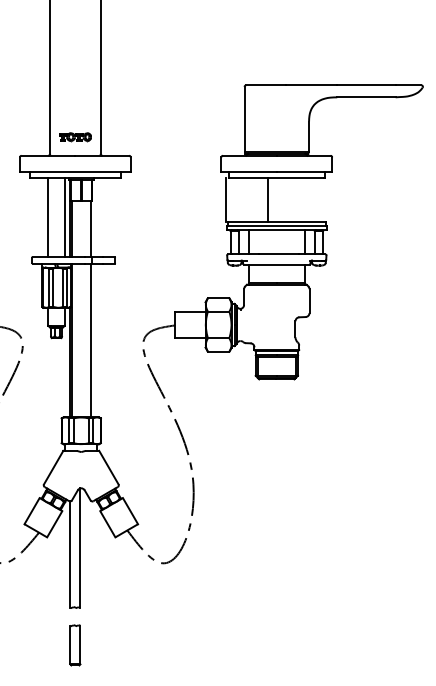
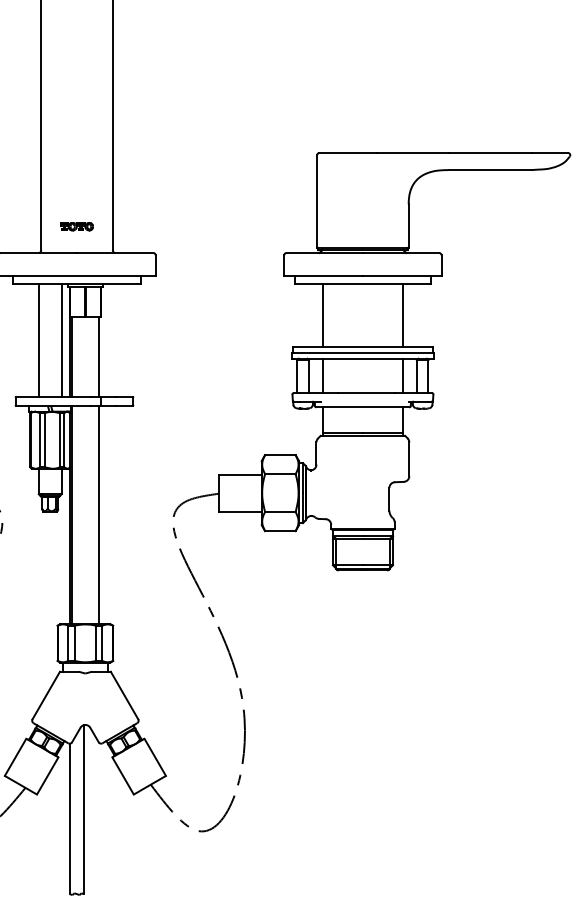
part: (75, 137) -> (77, 227), size x0.71
line: (225, 199) -> (322, 315), moved
line: (268, 199) -> (403, 315), moved

